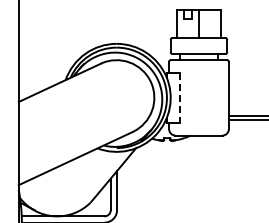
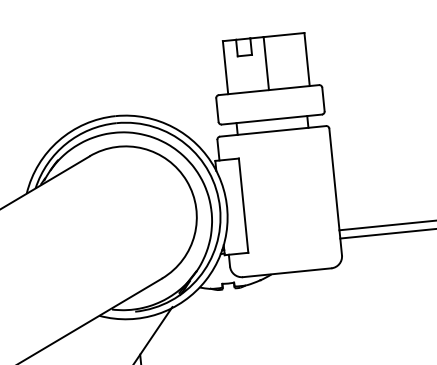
line: (179, 98) -> (243, 206), dashed -> solid

